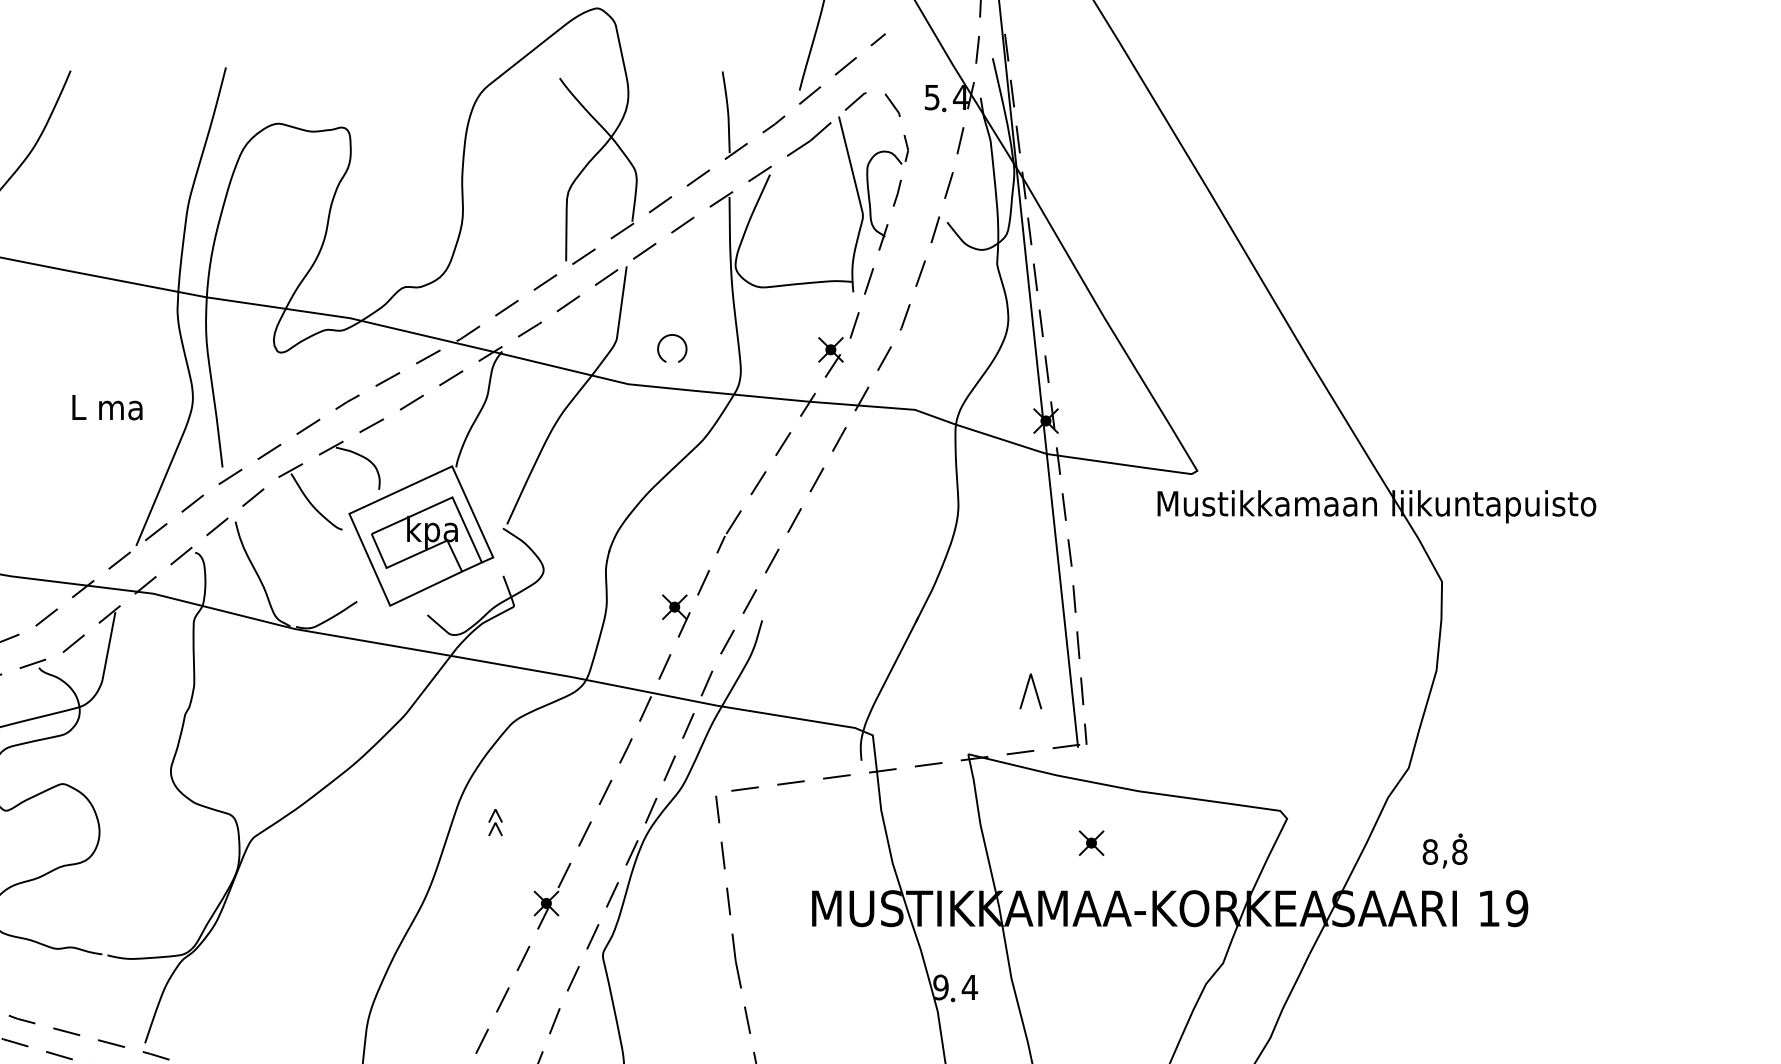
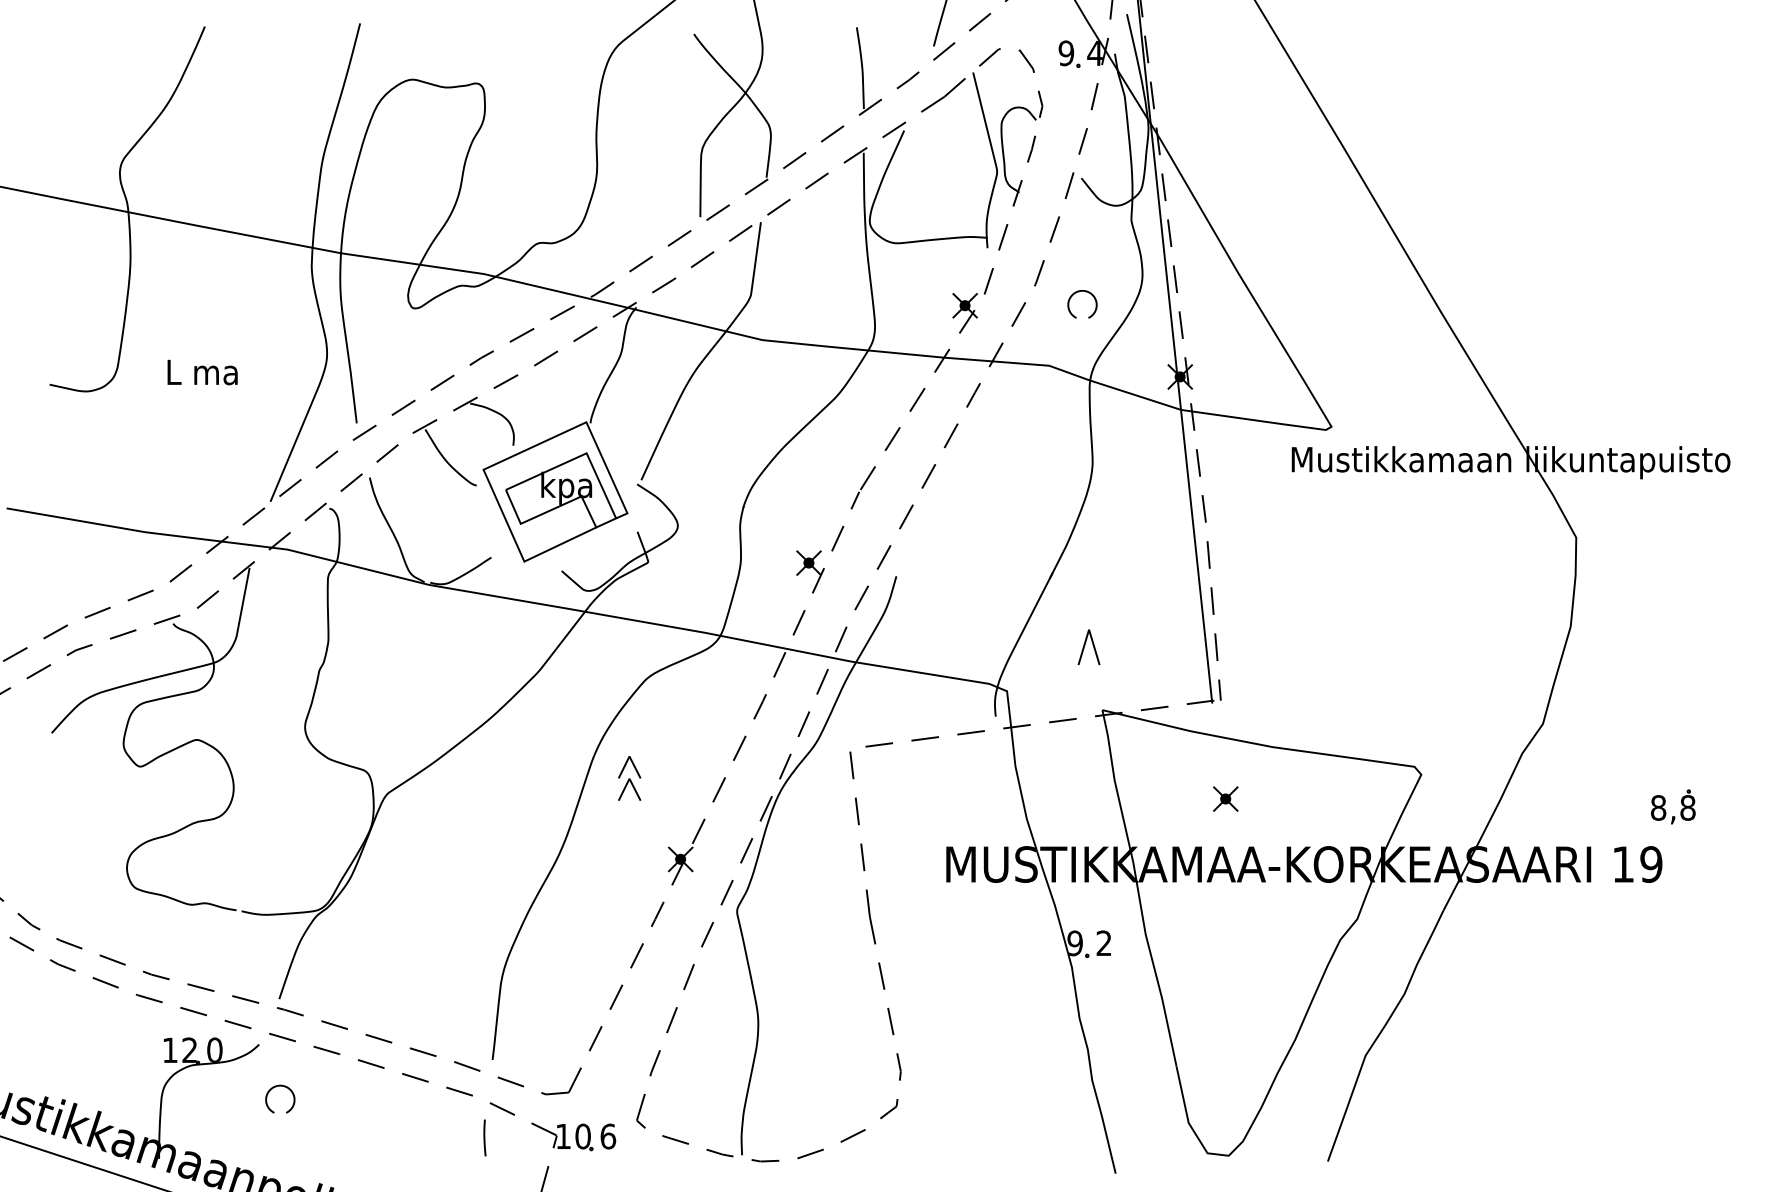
text: (932, 96) -> (1066, 52), 5 -> 9
arc: (669, 336) -> (1079, 292), moved
text: (107, 407) -> (202, 372), moved
line: (1027, 689) -> (1085, 645), moved
part: (495, 822) -> (629, 778), size x1.67
part: (1437, 848) -> (1665, 804), moved
text: (970, 986) -> (1104, 942), 4 -> 2

